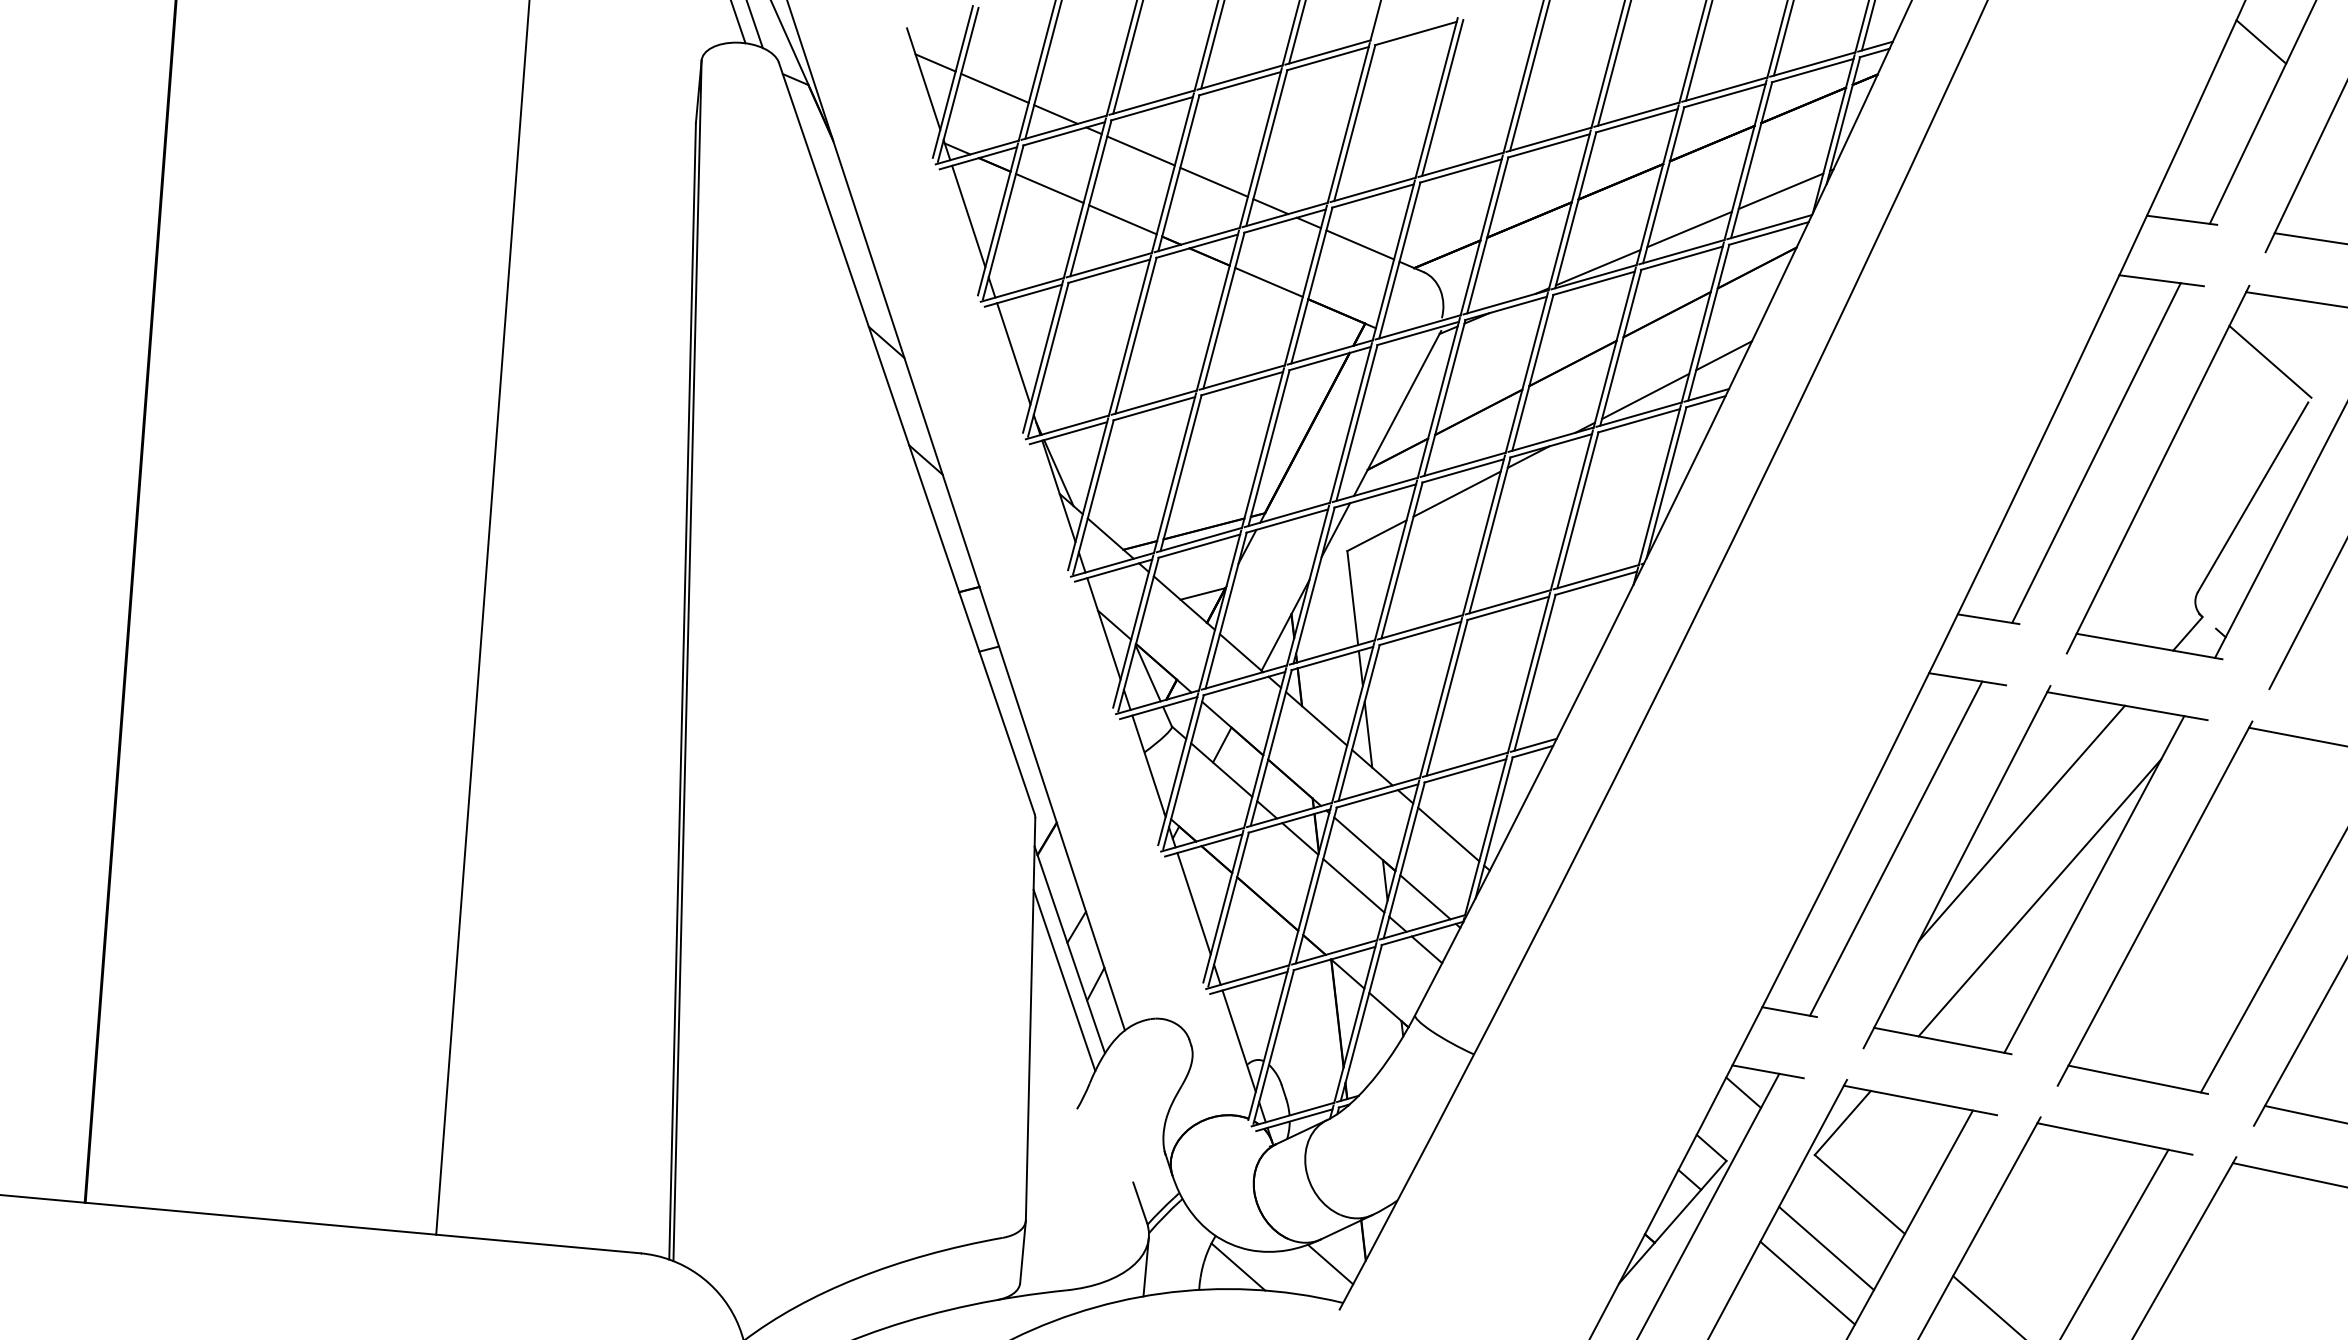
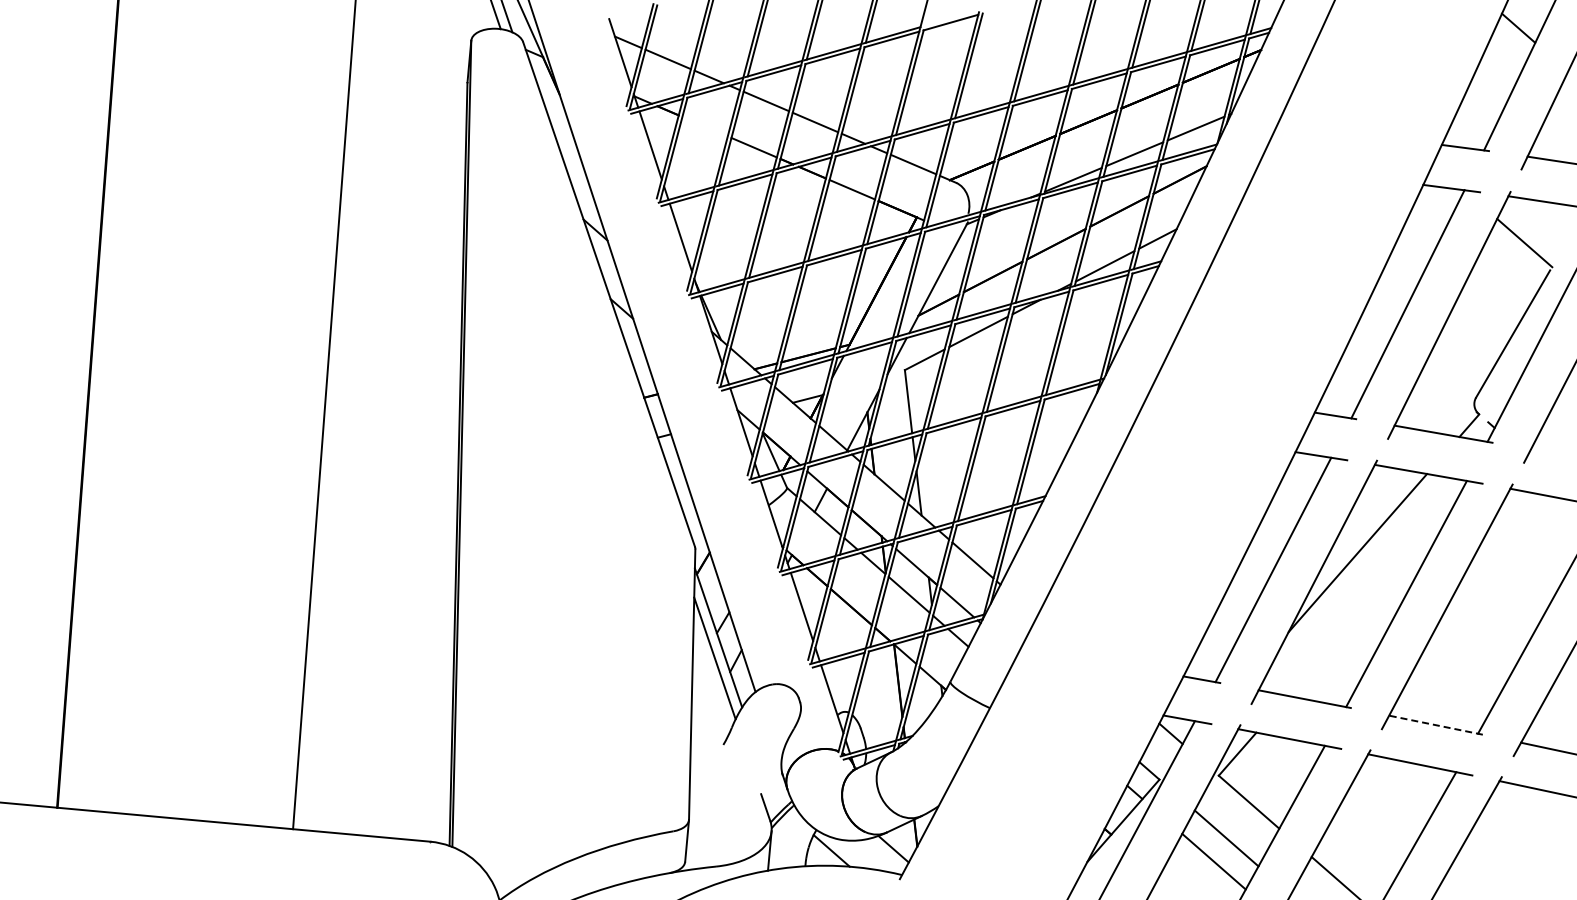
line: (1048, 188) -> (704, 126), removed
line: (2039, 898) -> (1369, 603), removed
line: (2137, 1080) -> (1435, 725), solid -> dashed

